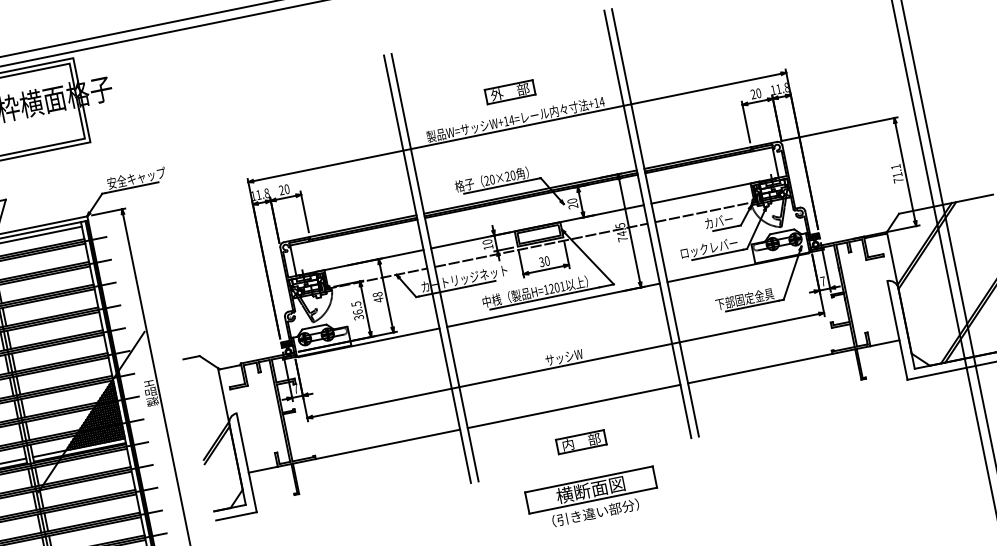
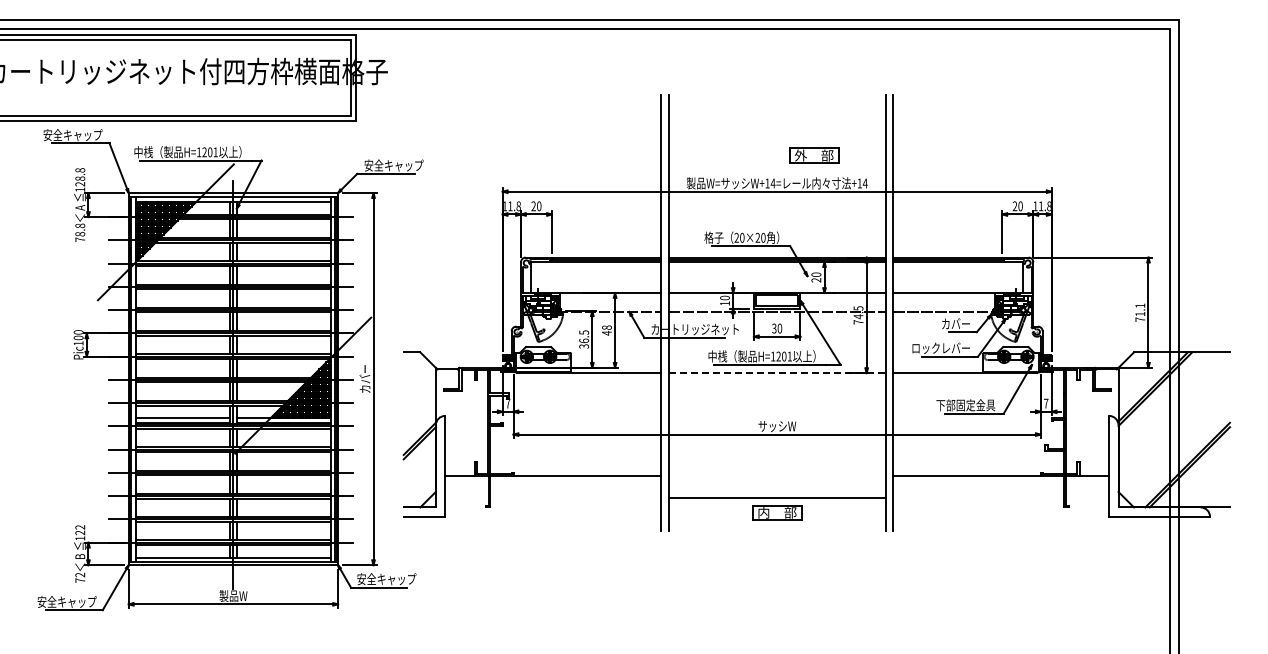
part: (510, 91) -> (814, 155), moved
line: (553, 305) -> (777, 373), solid -> dashed
text: (151, 392) -> (365, 378), 製品H -> カバー
line: (573, 406) -> (776, 498), moved
part: (592, 498) -> (776, 570), removed

